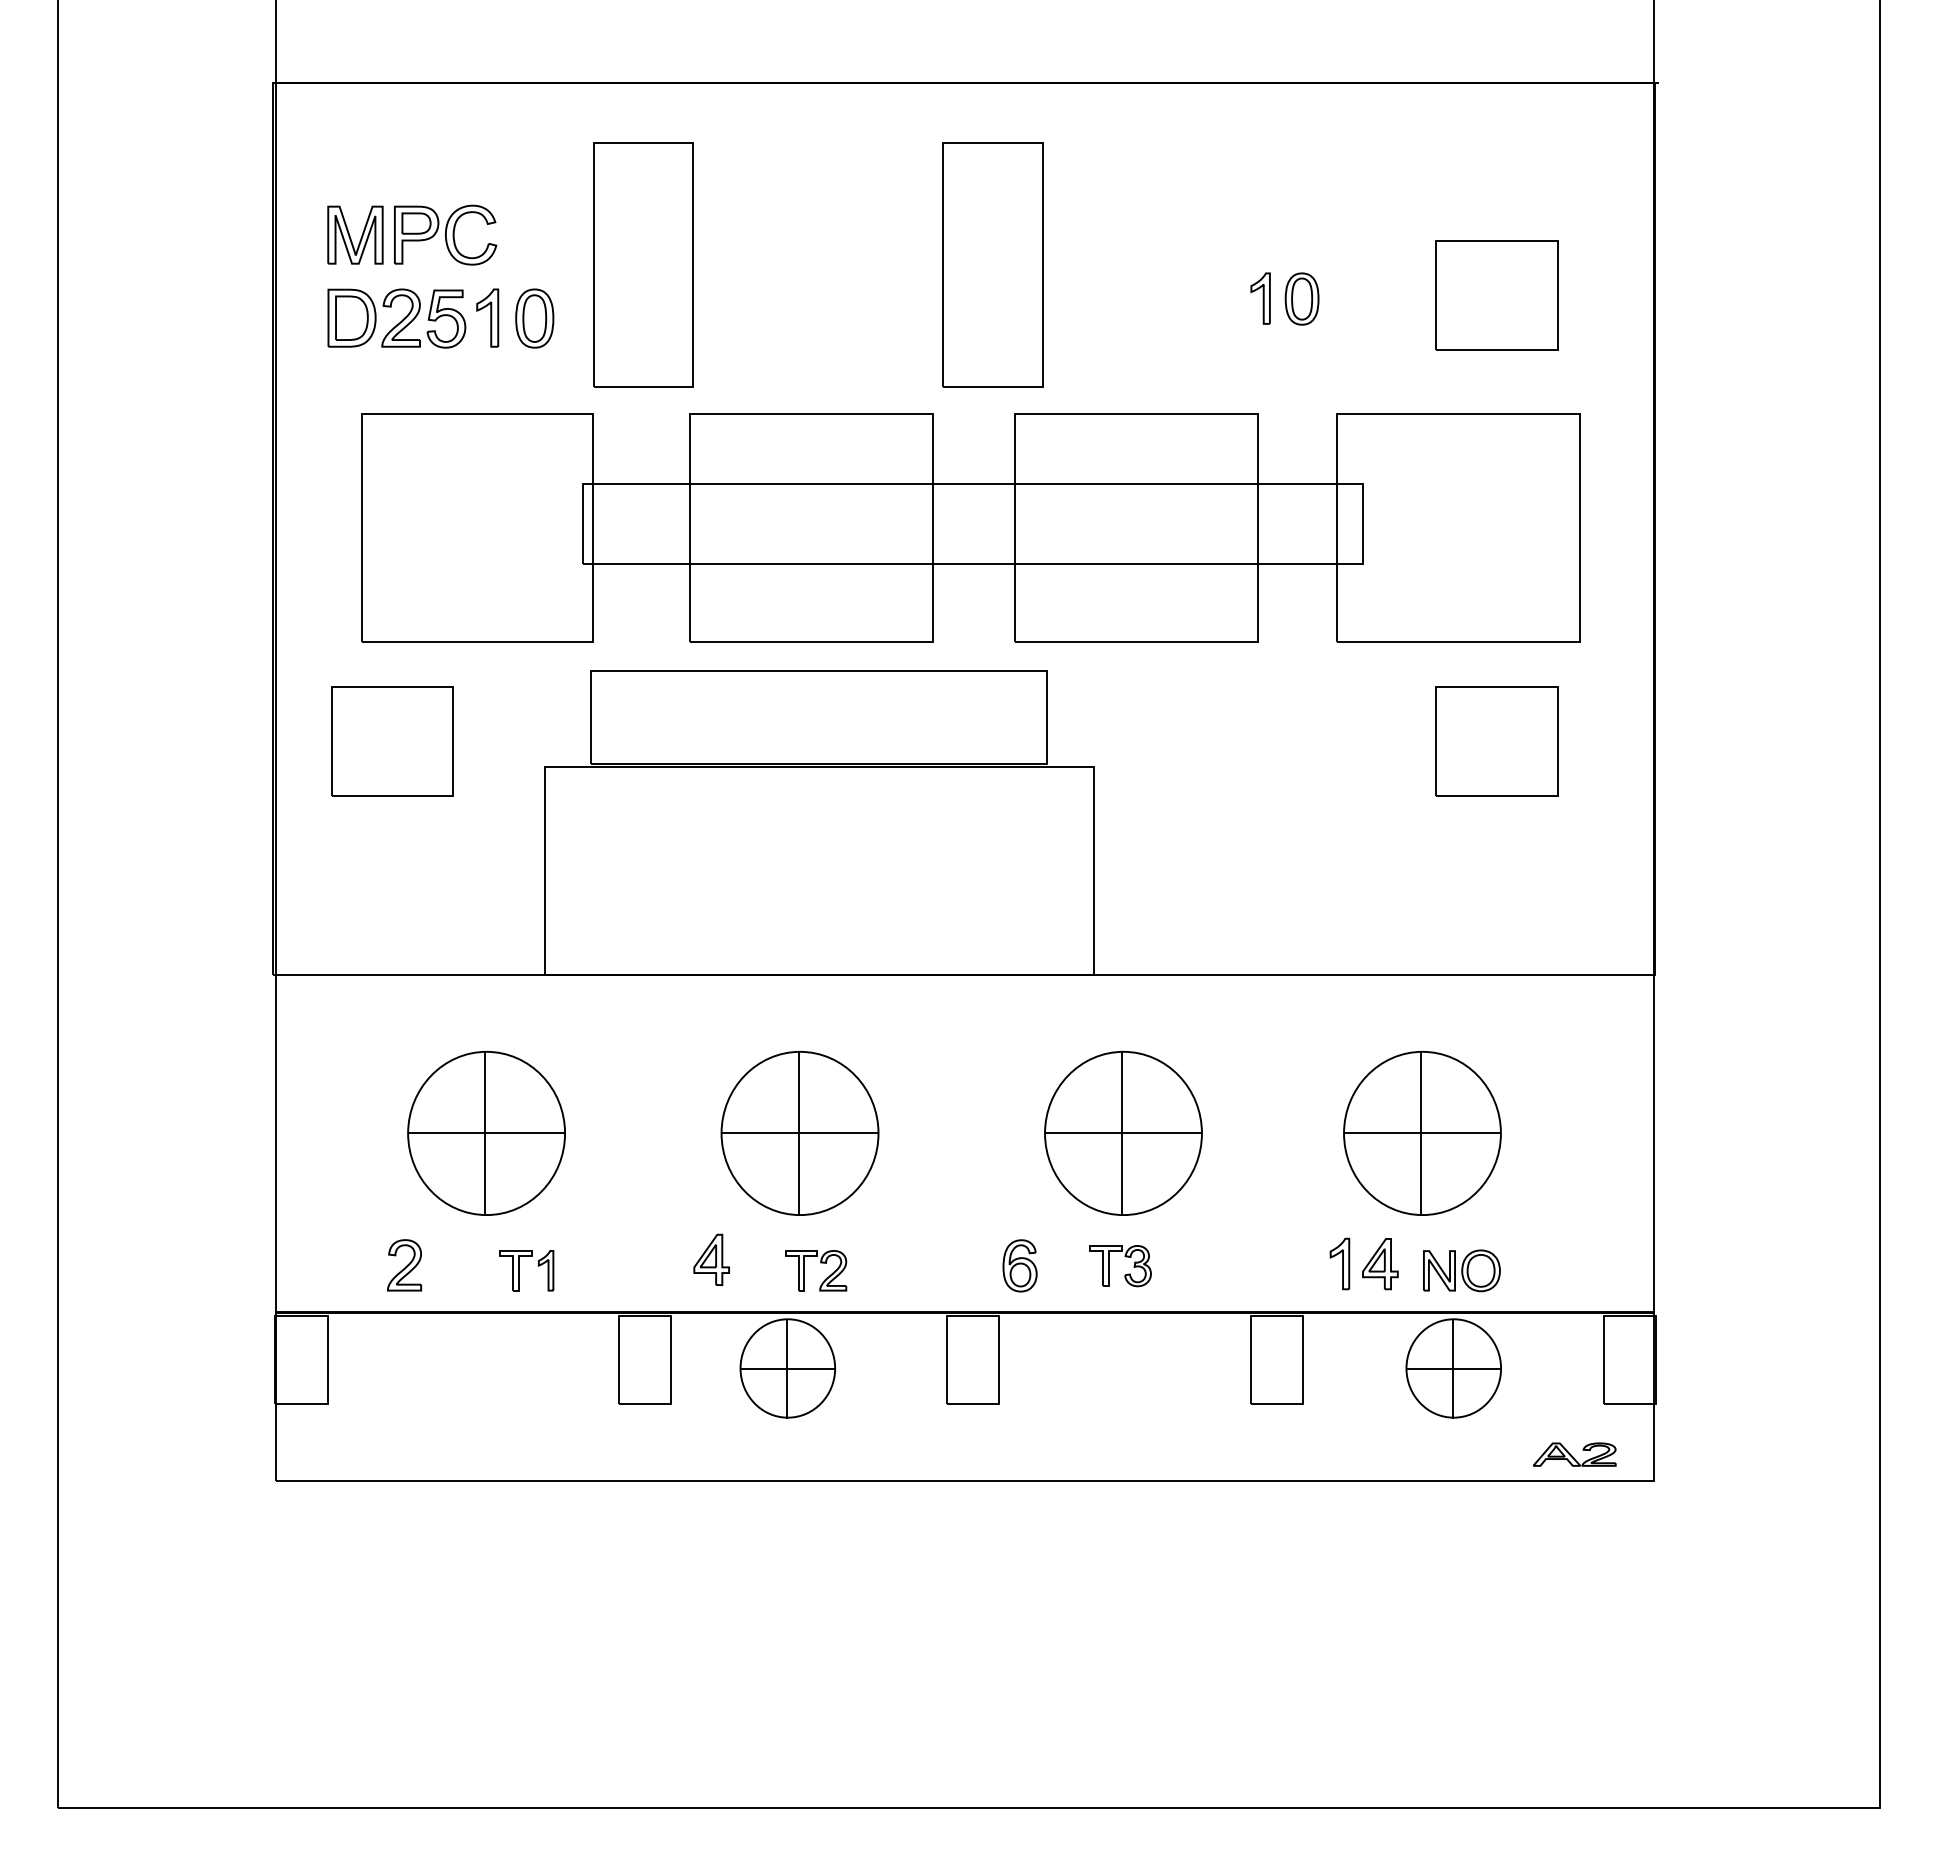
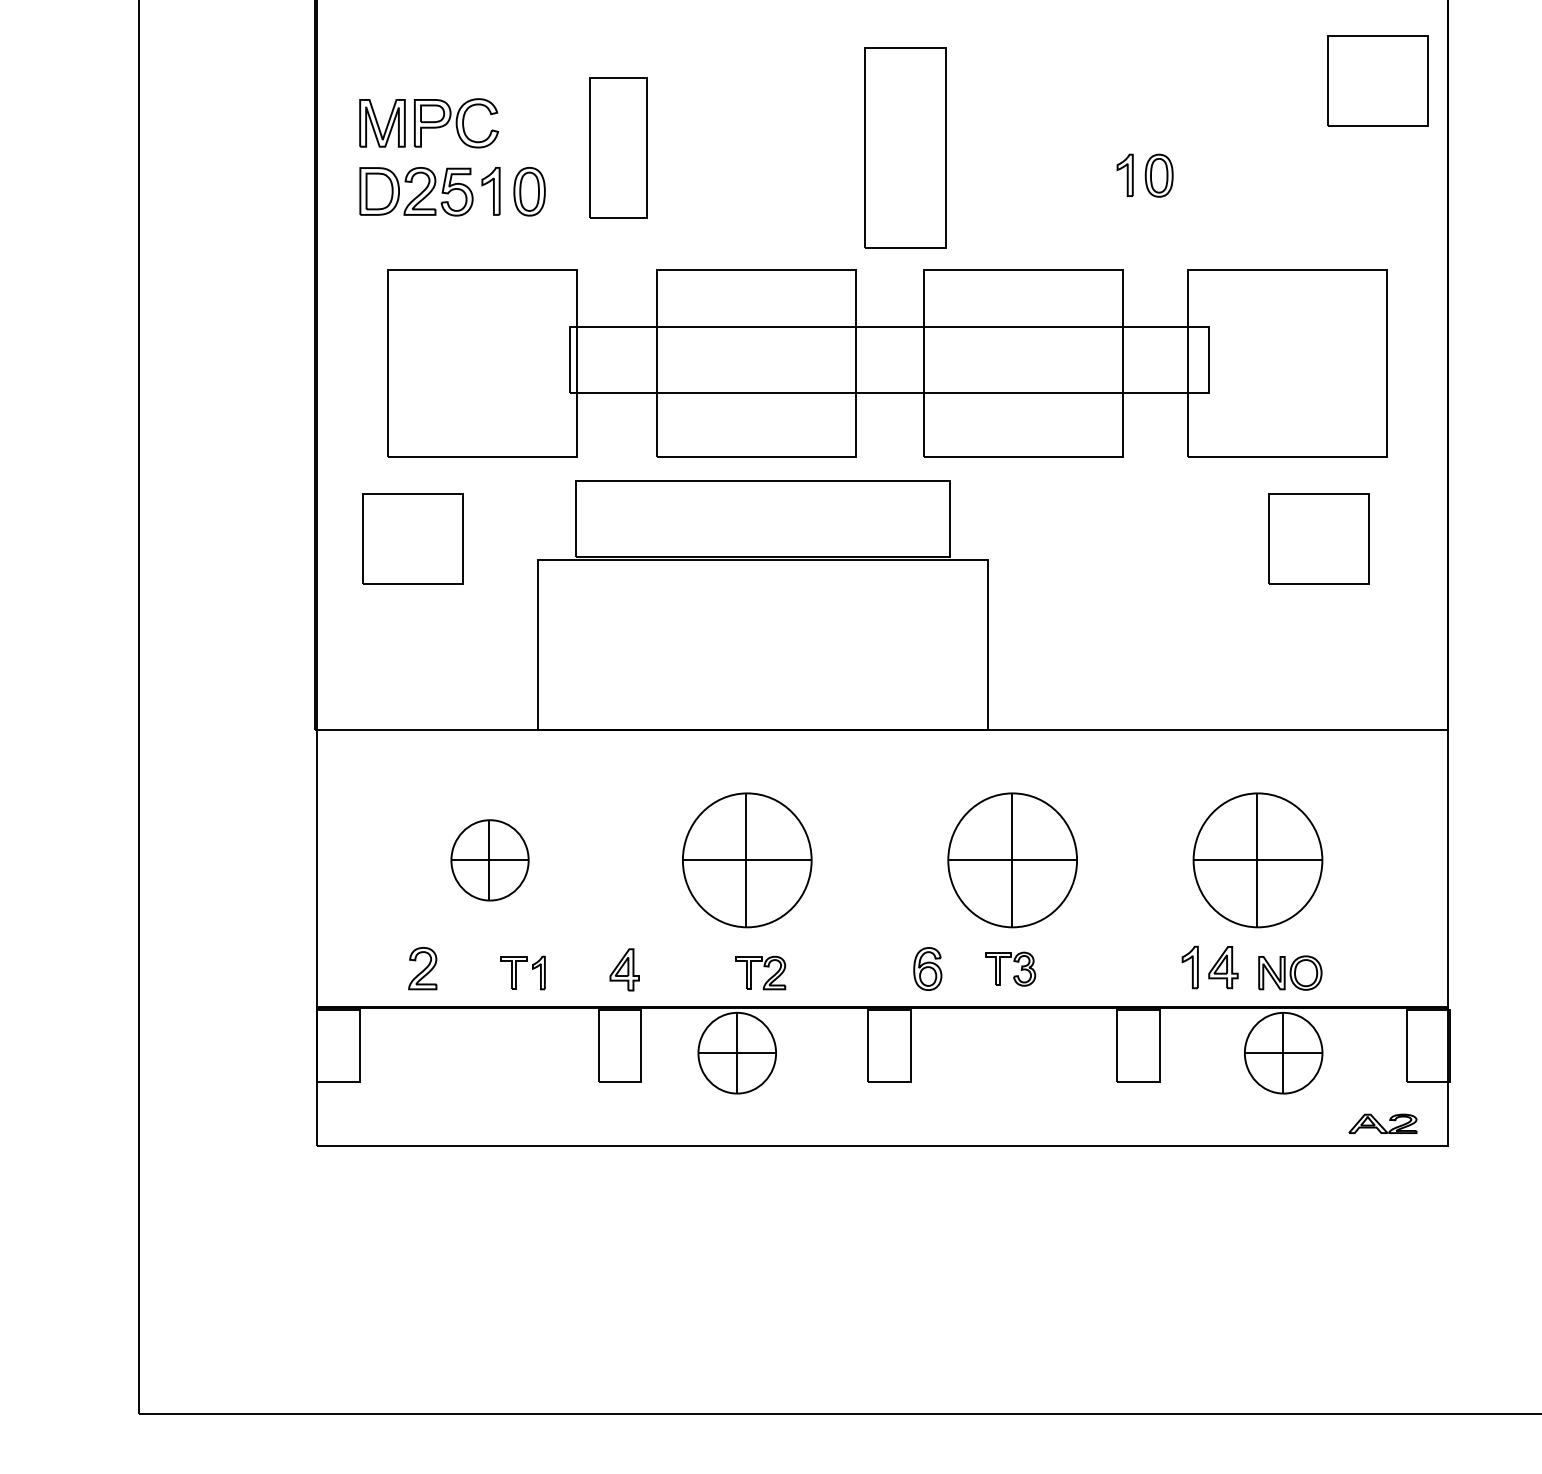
part: (643, 264) -> (618, 147), size x0.7
part: (1496, 295) -> (1377, 80), moved
part: (486, 1133) -> (490, 860), size x0.6
part: (711, 1259) -> (624, 969), moved

